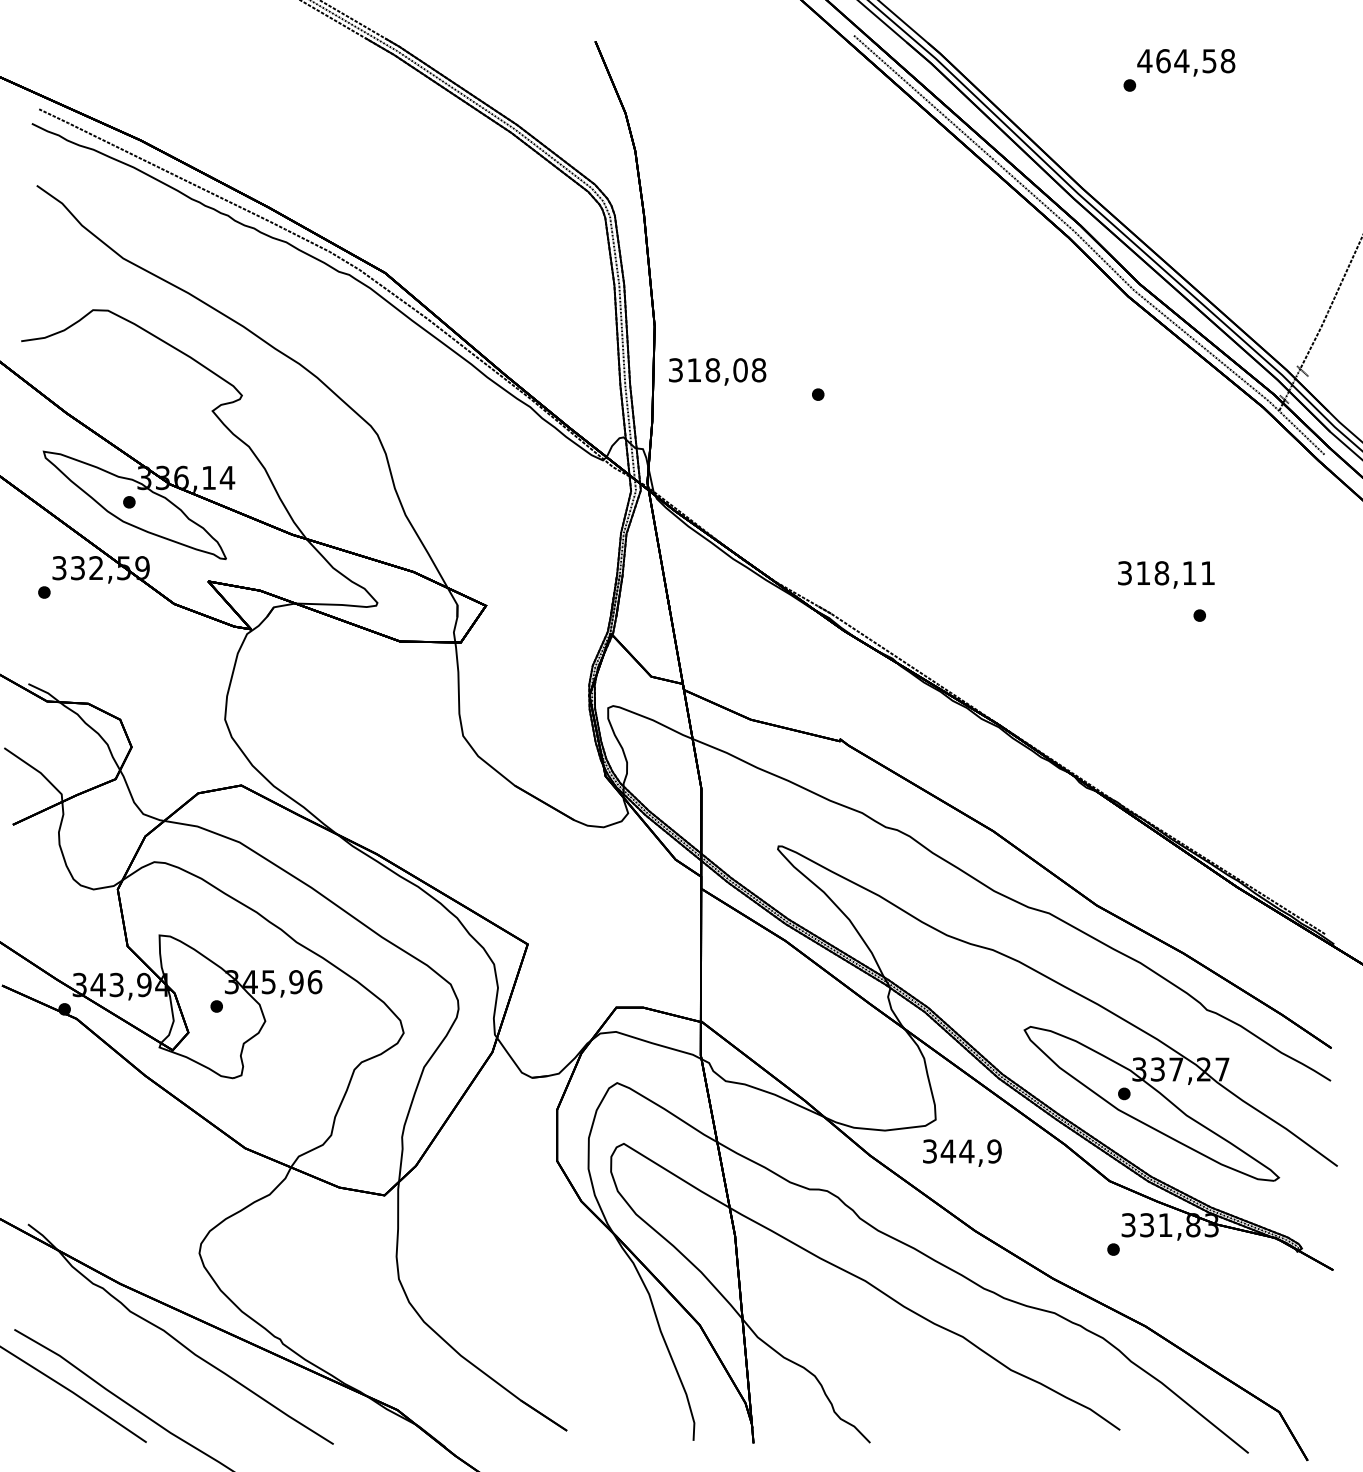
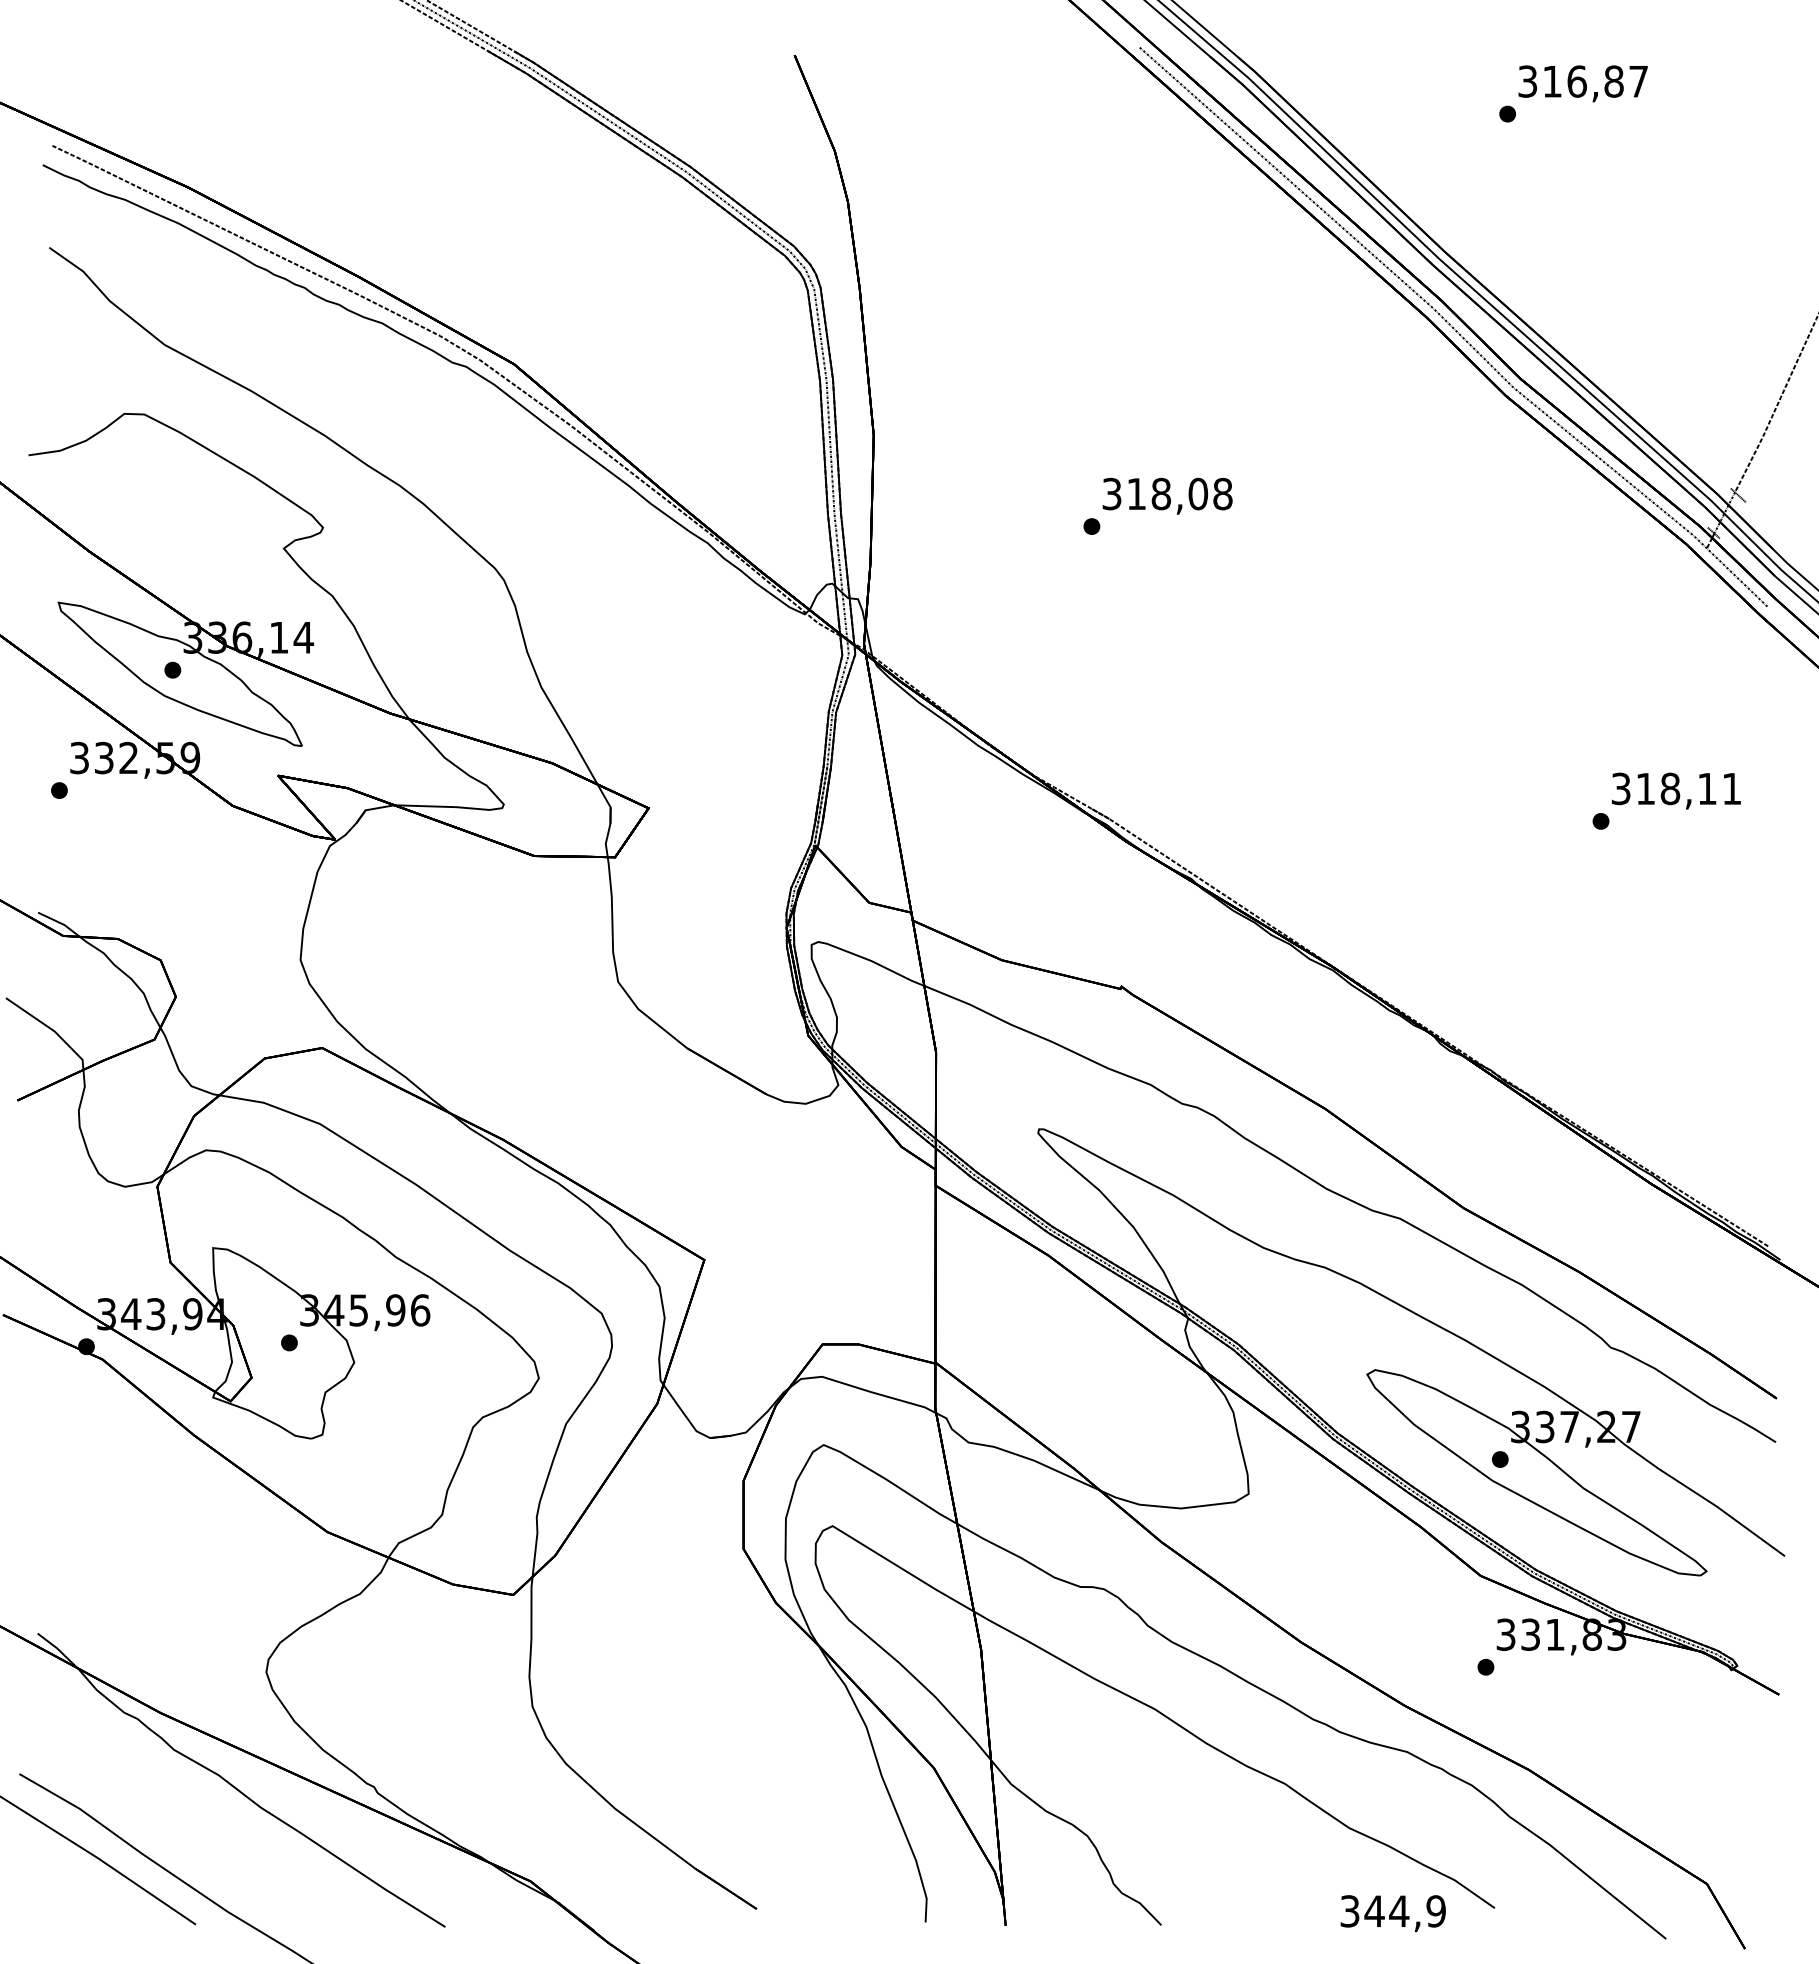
text: (1185, 61) -> (1582, 81), 464,58 -> 316,87
text: (717, 371) -> (1167, 495), moved
text: (1165, 574) -> (1675, 790), moved
text: (961, 1153) -> (1392, 1913), moved

